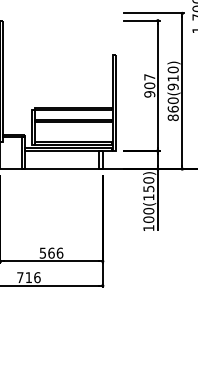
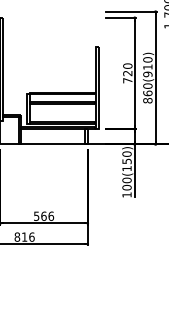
text: (149, 85) -> (127, 73), 907 -> 720
text: (20, 277) -> (17, 237), 716 -> 816

